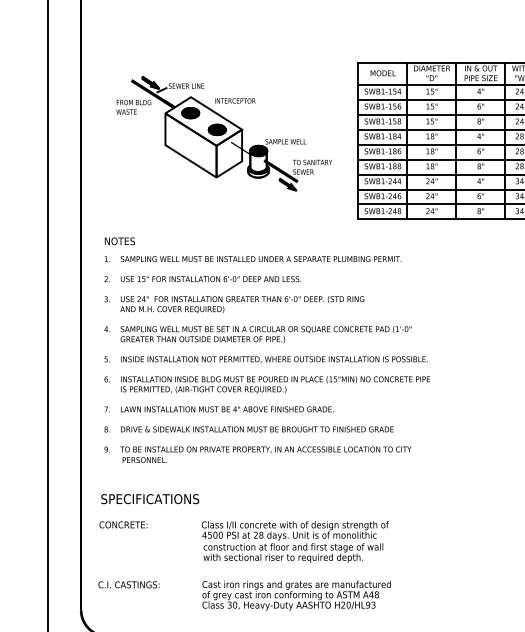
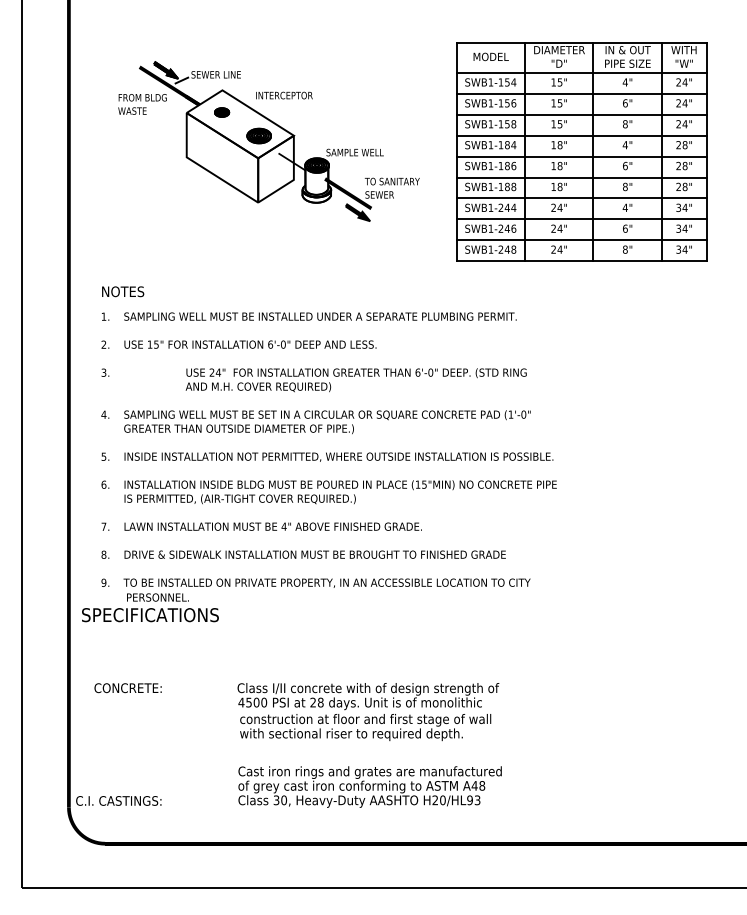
part: (190, 113) -> (221, 112), size x0.6
text: (241, 304) -> (355, 380), moved
text: (150, 499) -> (150, 615), moved
text: (128, 584) -> (118, 800), moved

